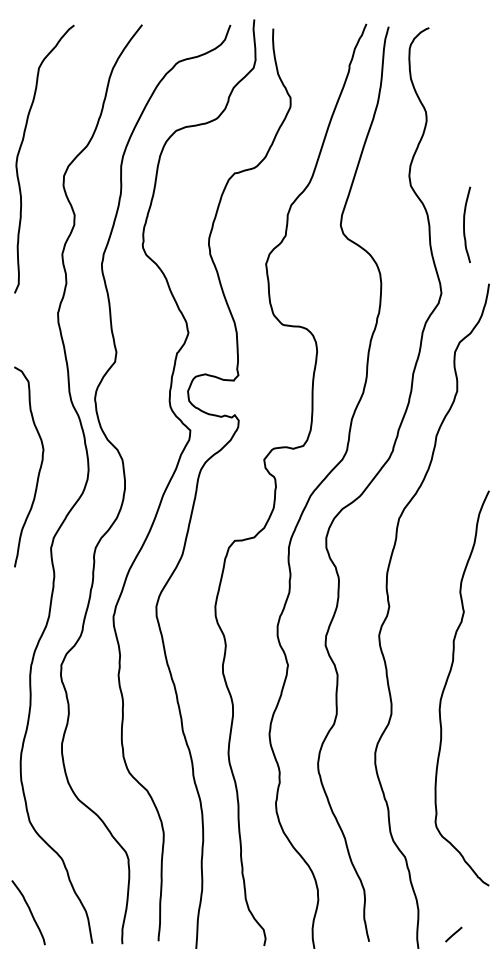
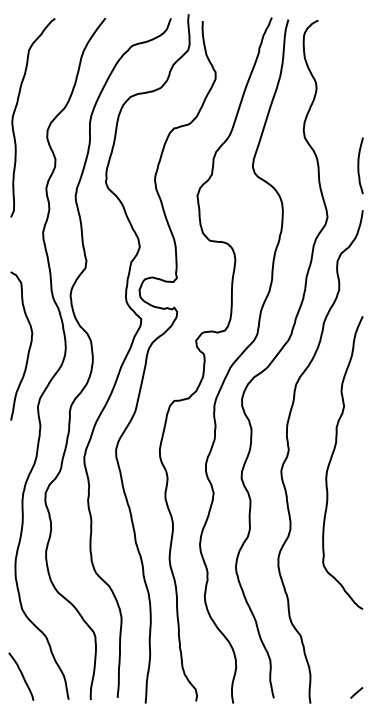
curve: (464, 224) -> (358, 165), moved
curve: (447, 682) -> (332, 458), moved
line: (453, 934) -> (356, 692), moved

